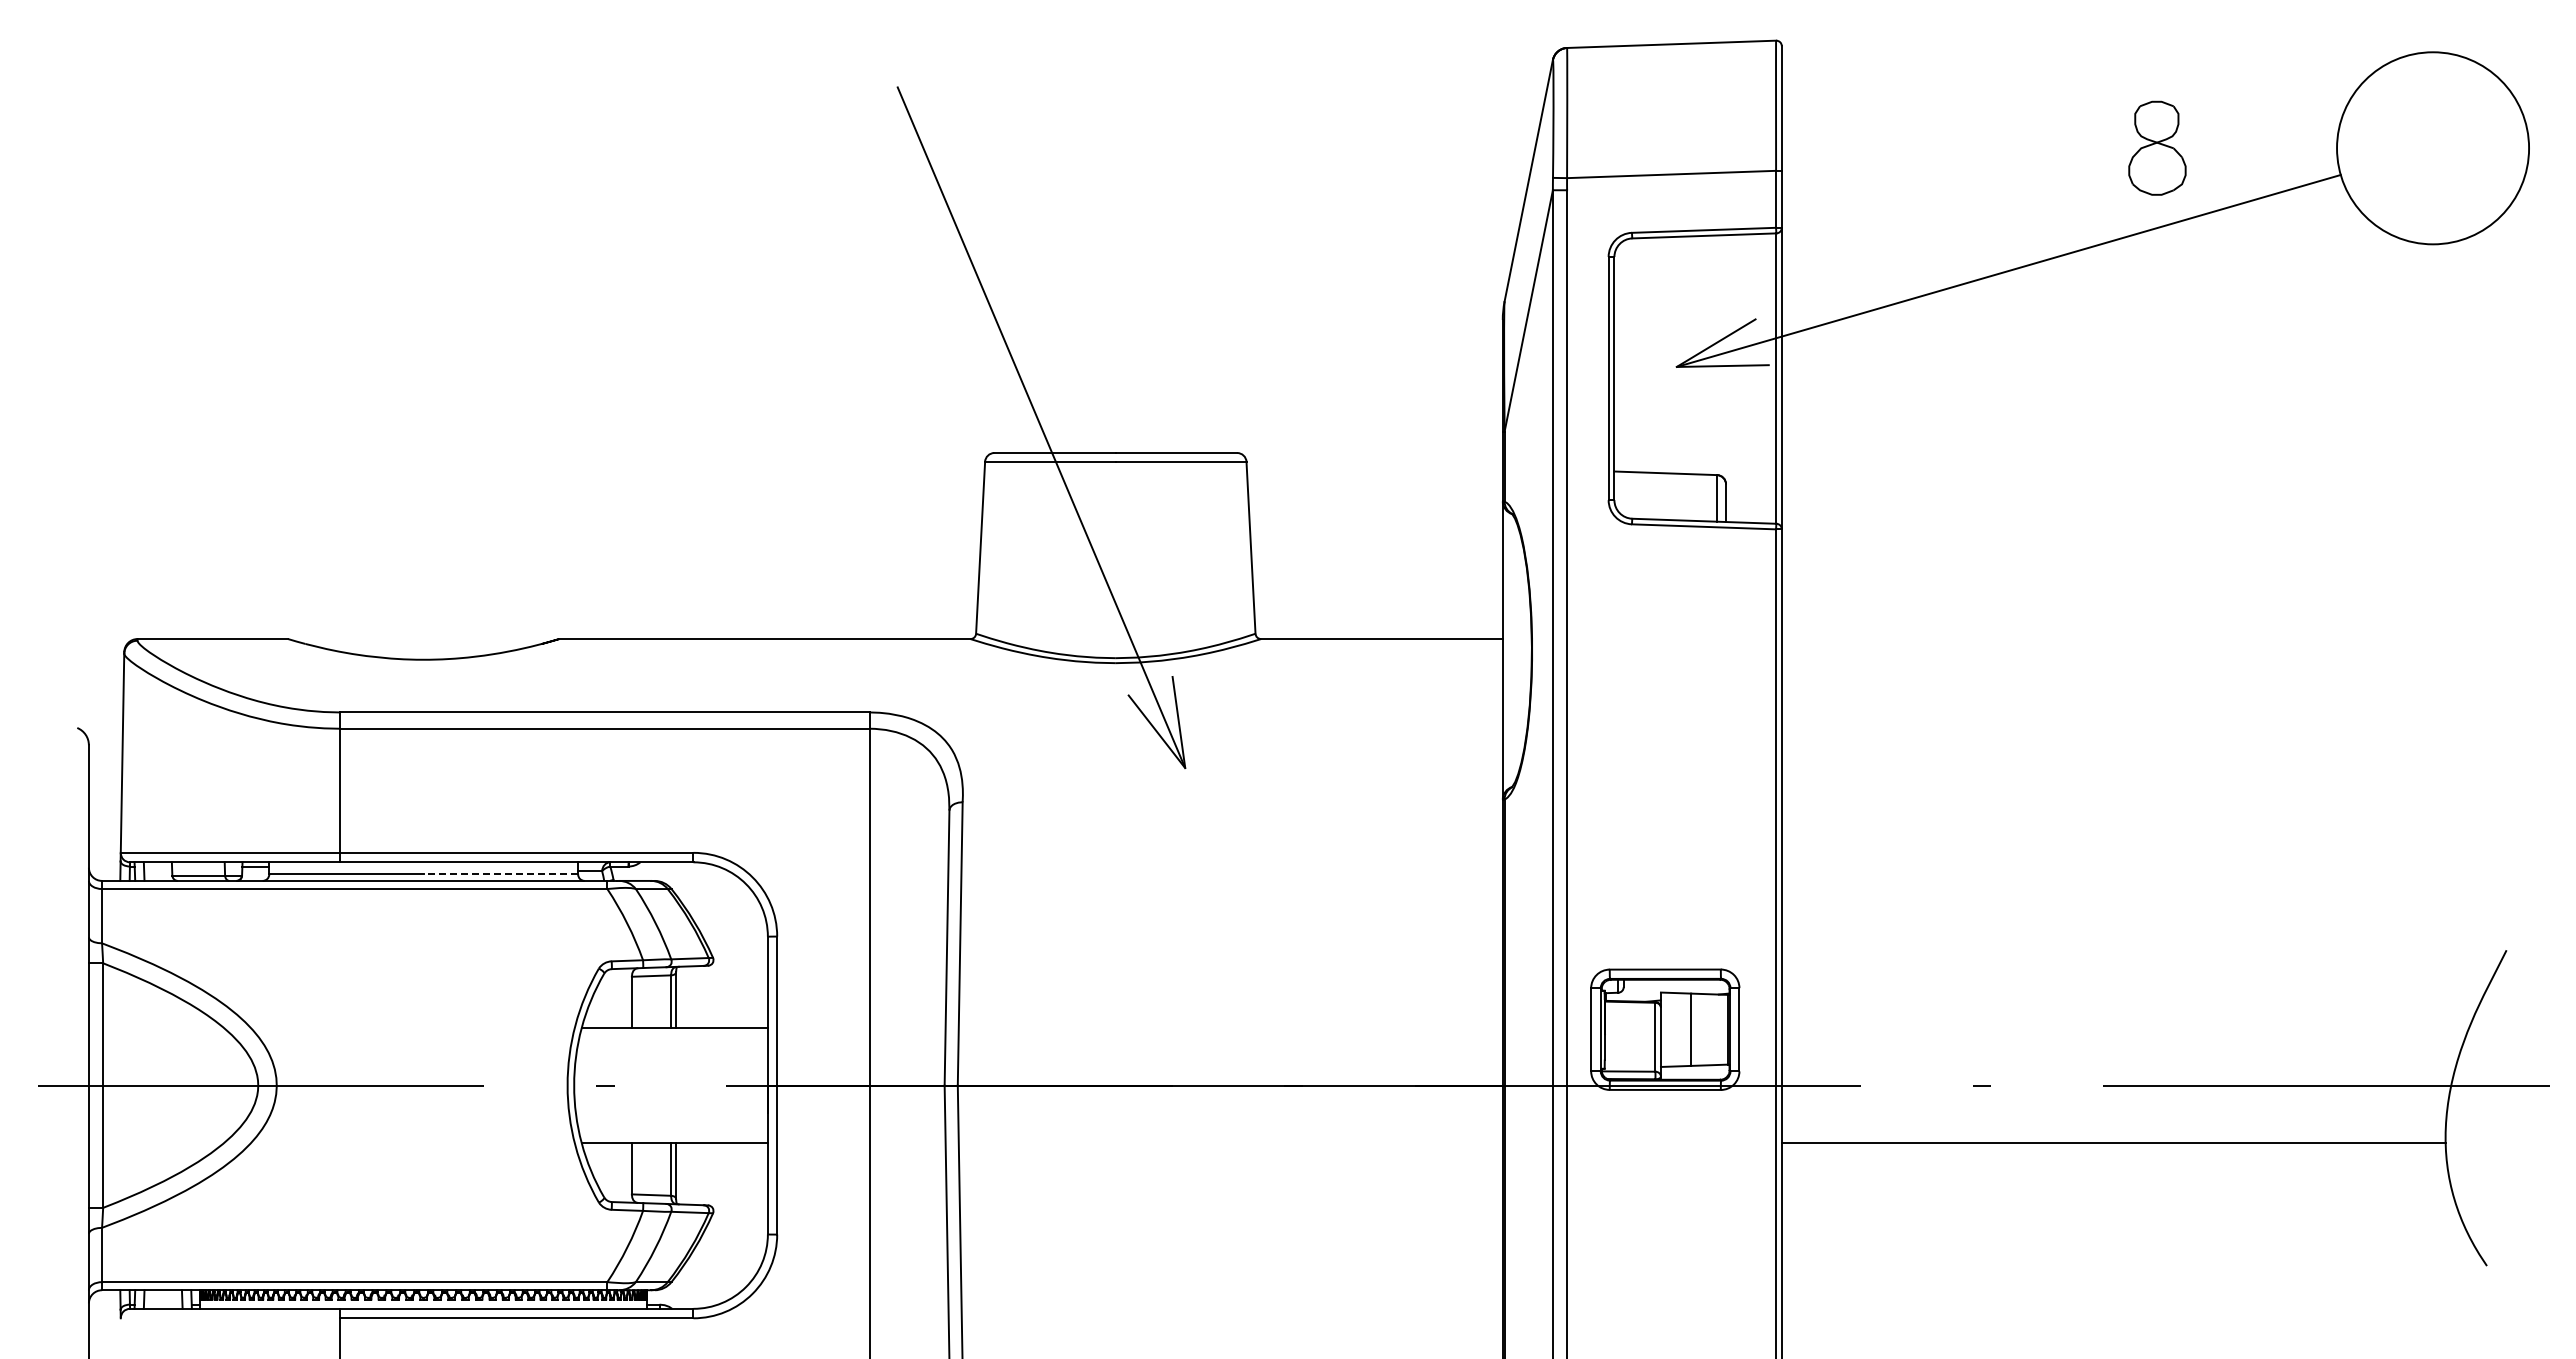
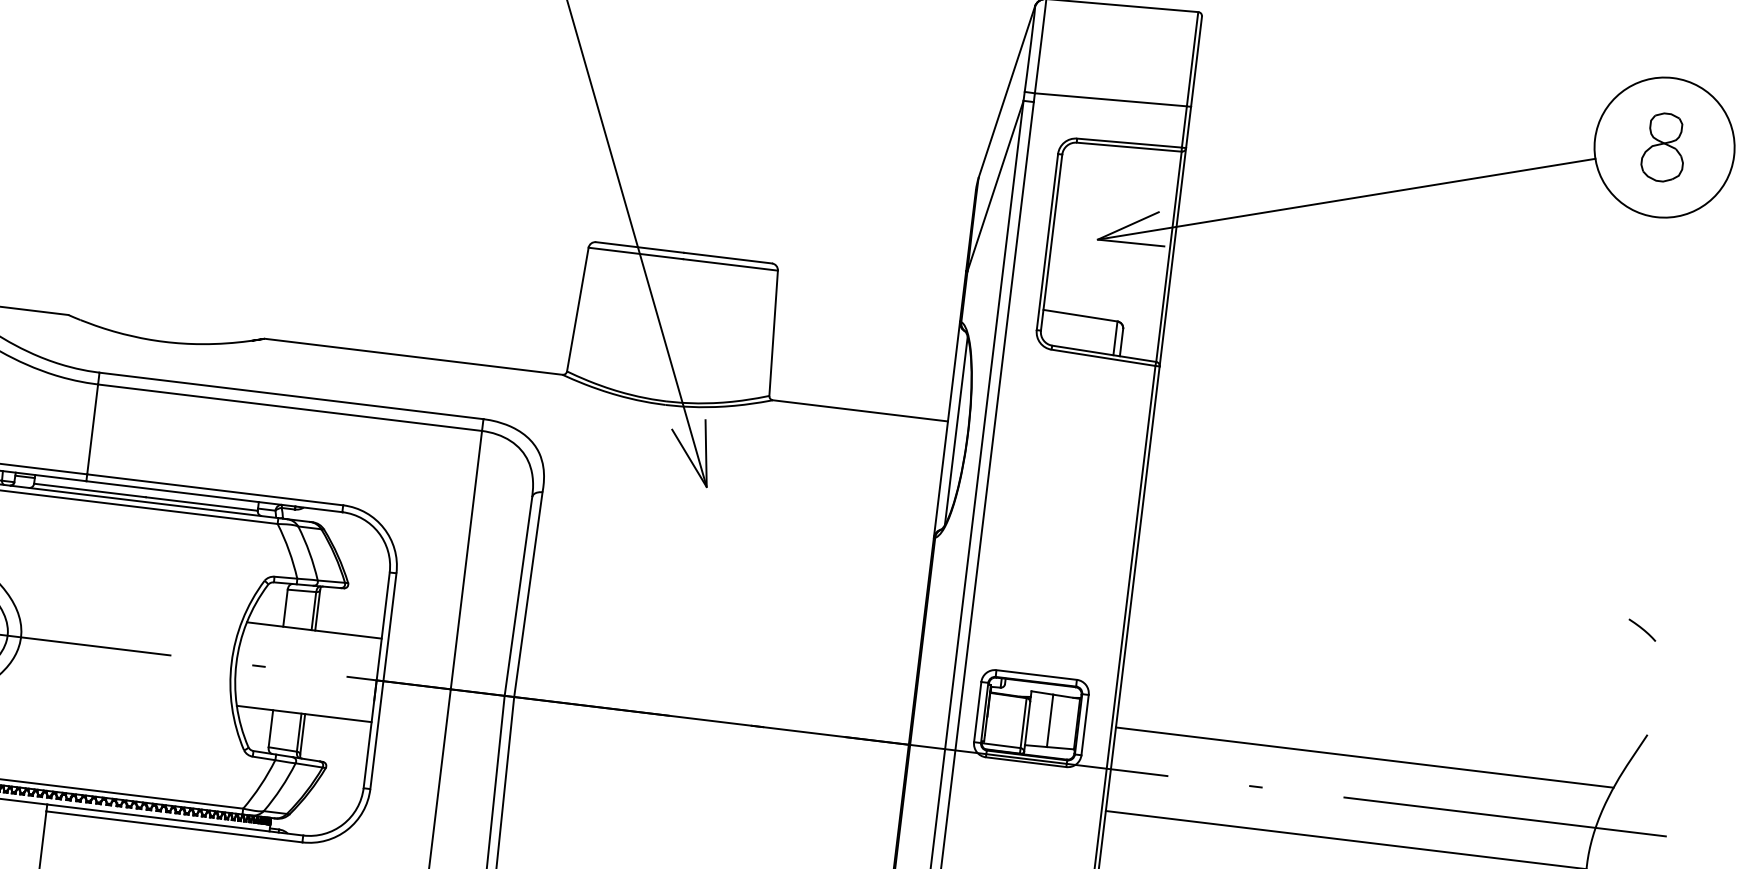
part: (2157, 147) -> (1664, 146), moved
line: (1515, 650) -> (956, 430), added
curve: (2482, 808) -> (1642, 629), added
line: (500, 874) -> (201, 504), dashed -> solid
line: (2125, 1027) -> (1364, 757), added

